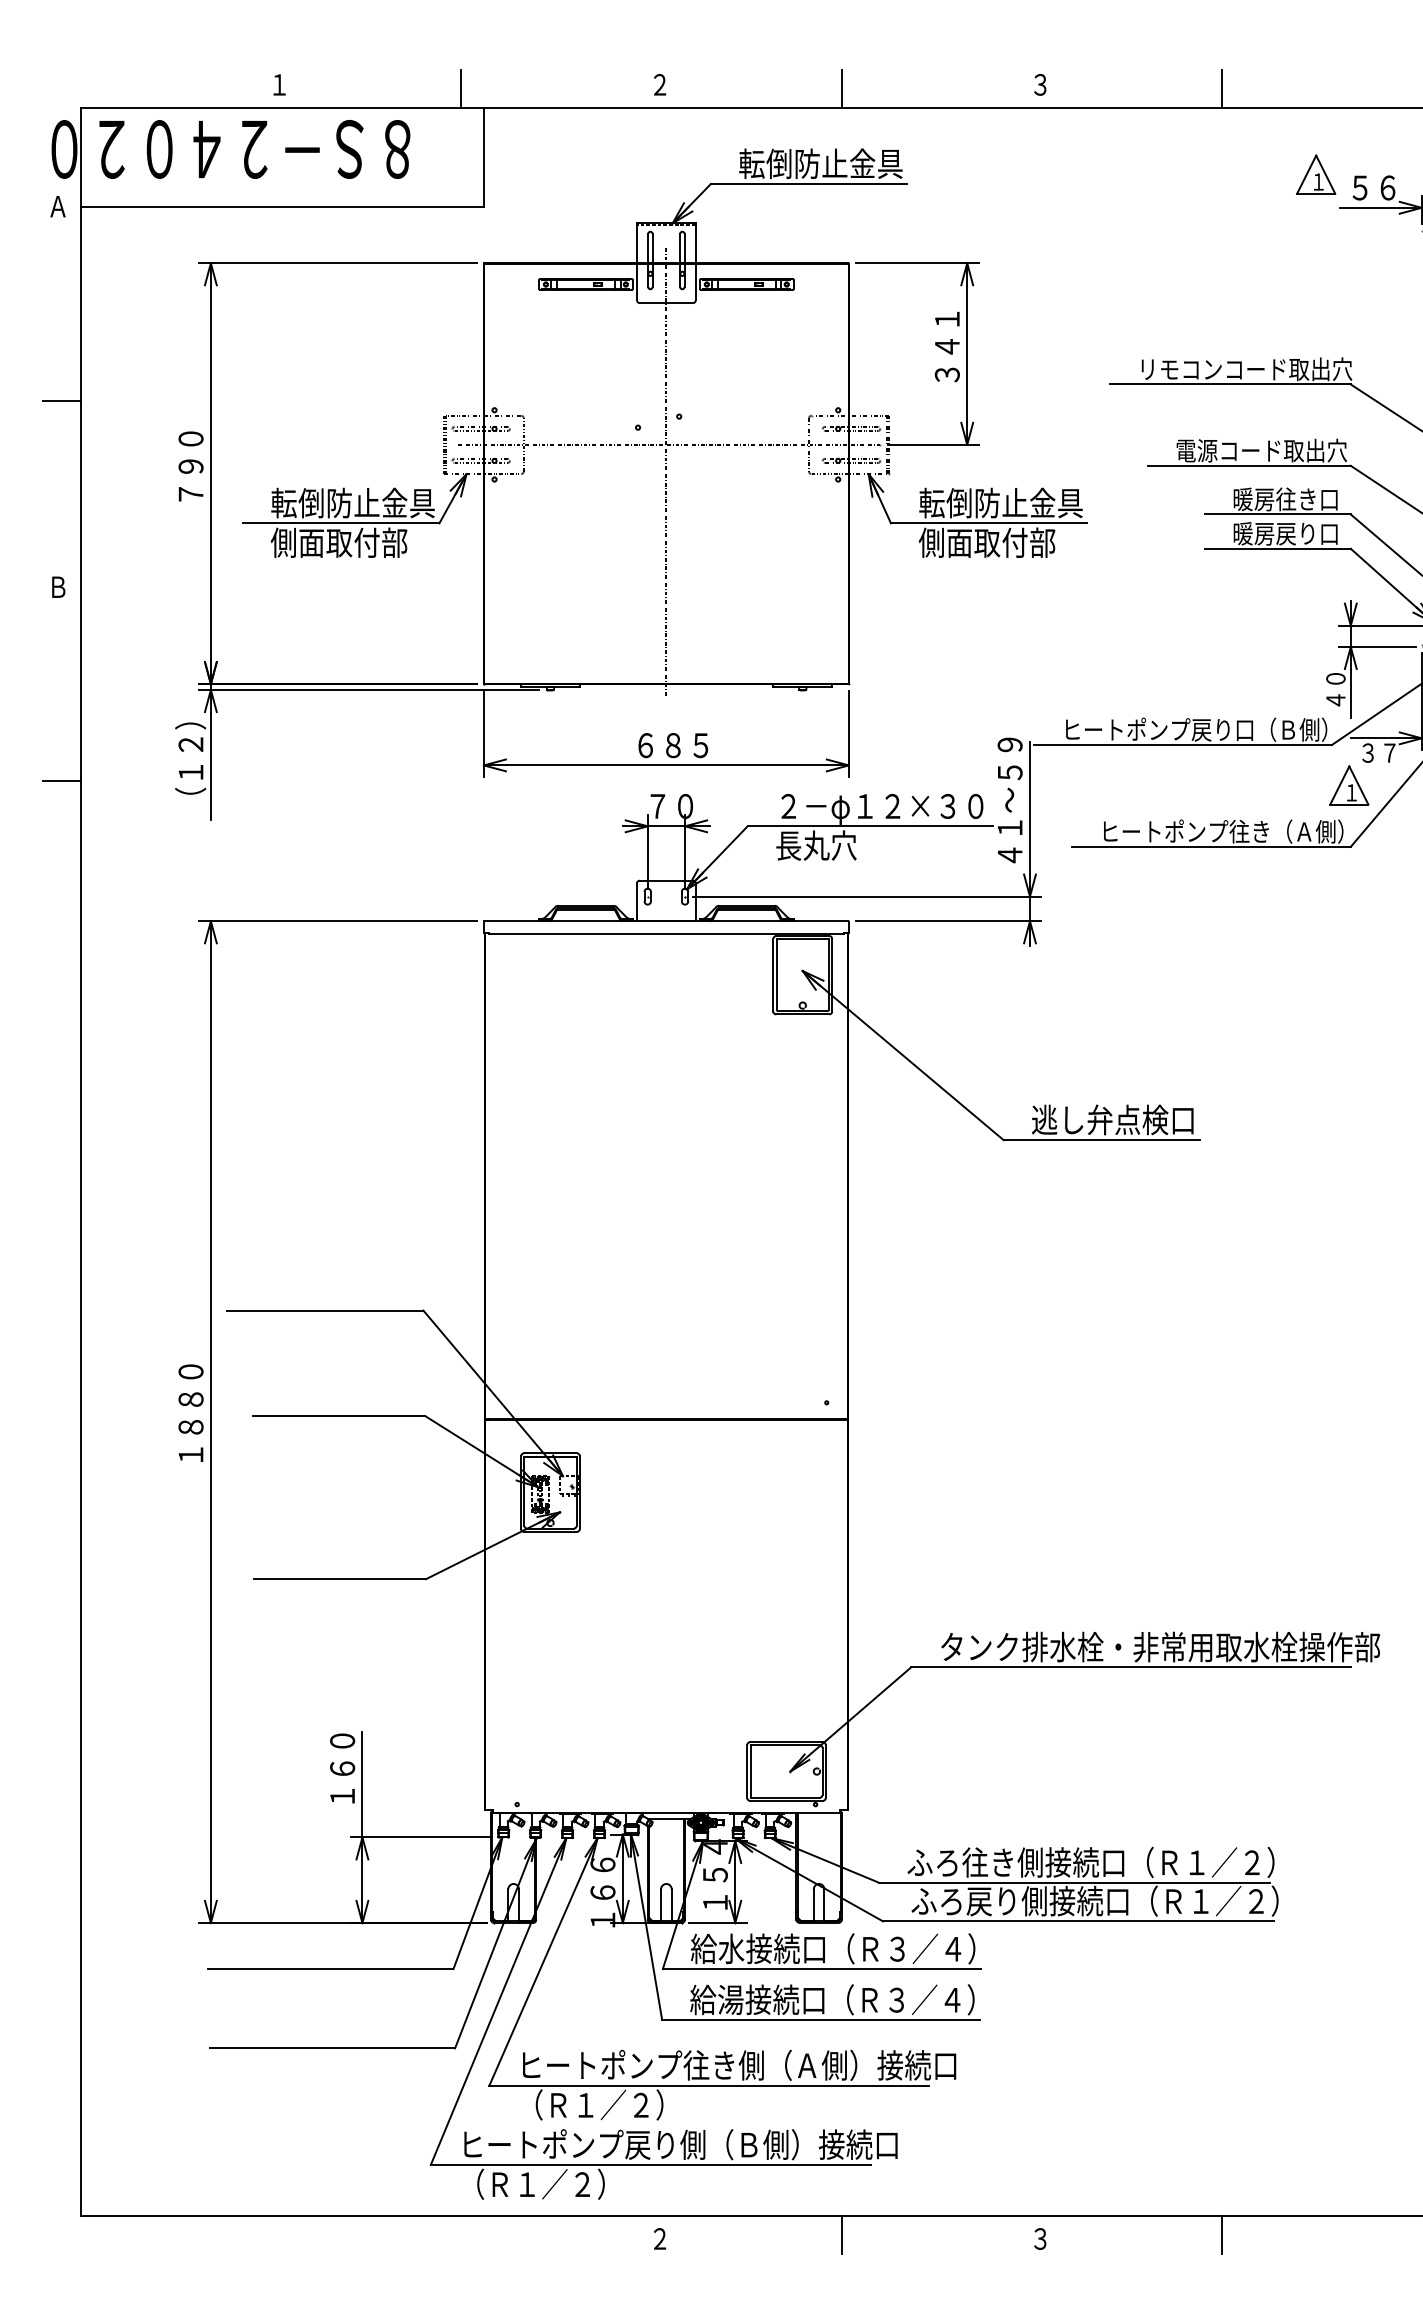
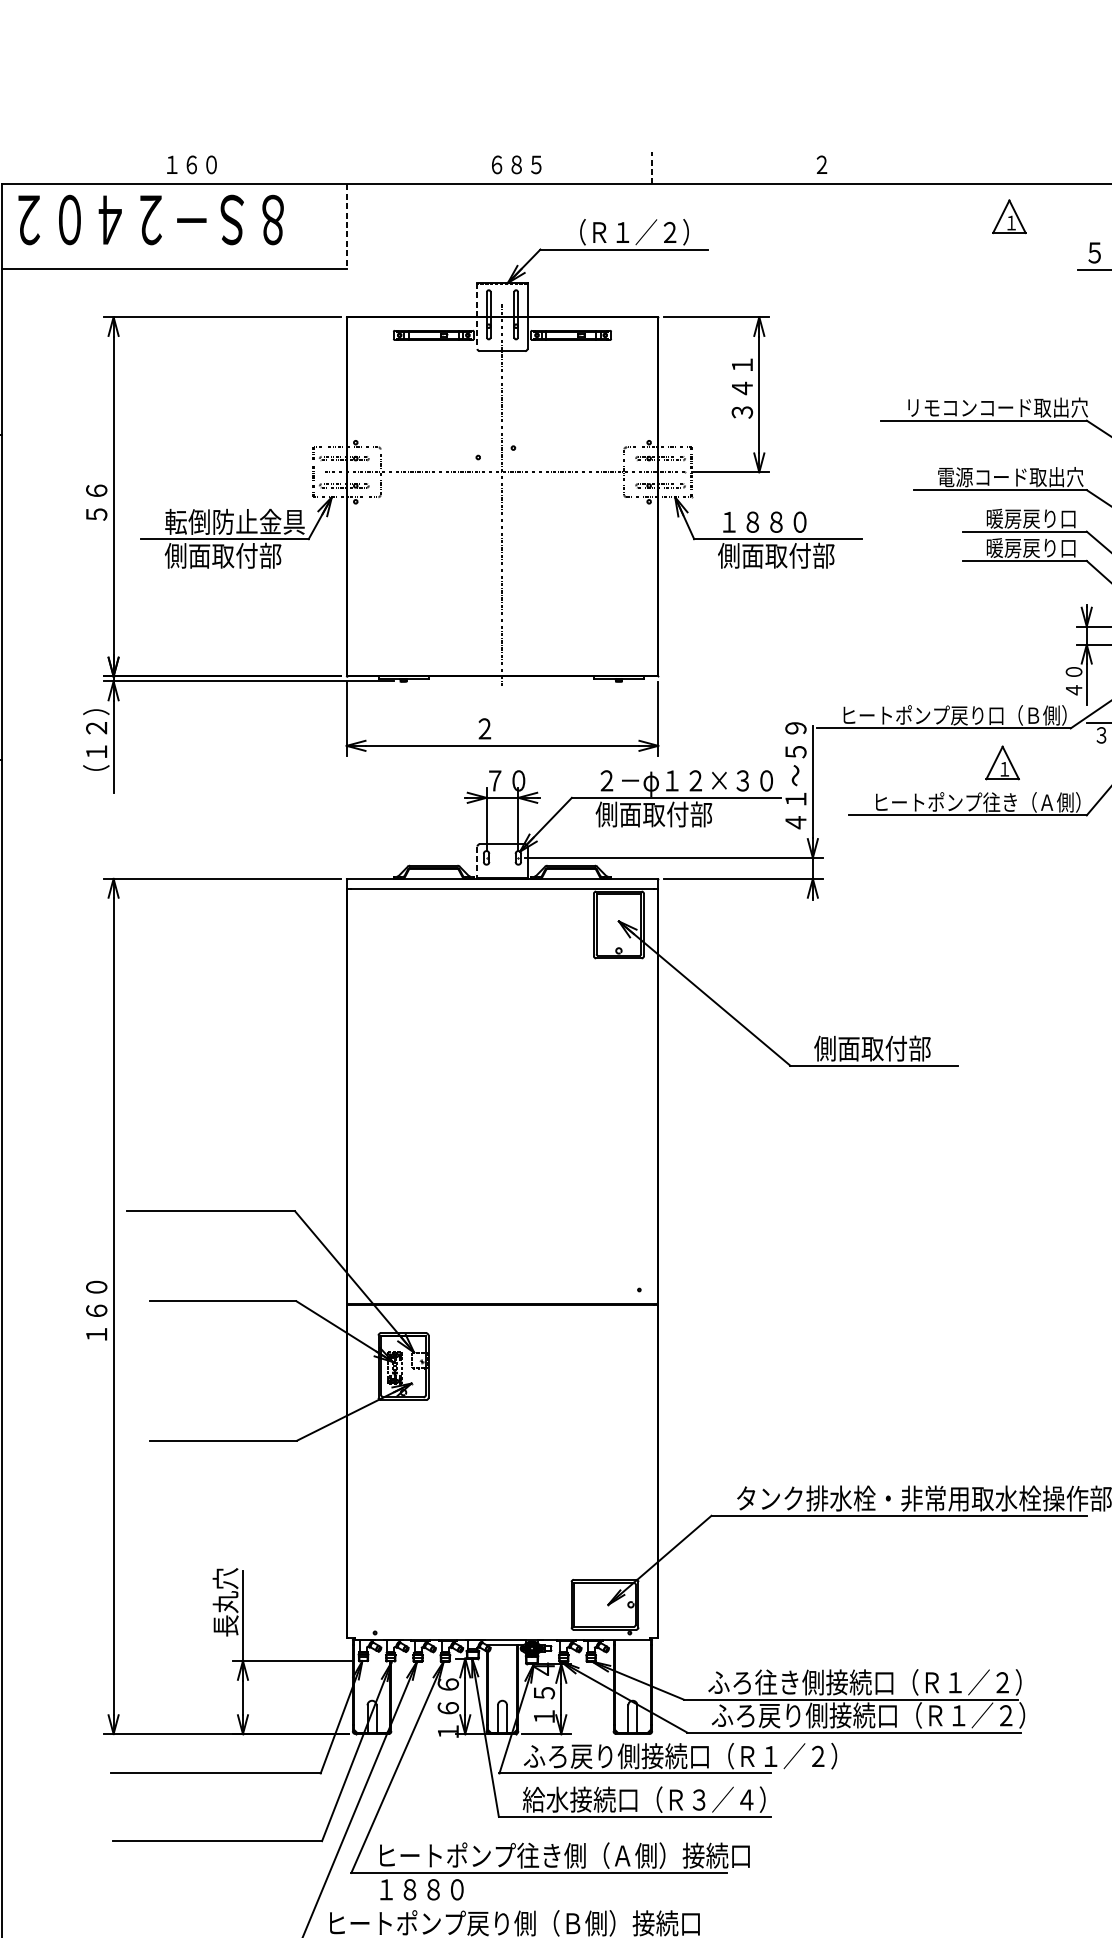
text: (313, 84) -> (201, 164), １ -> １６０
text: (683, 84) -> (517, 164), ２ -> ６８５
text: (1040, 84) -> (821, 164), ３ -> ２
line: (461, 88) -> (327, 167), removed
line: (841, 88) -> (651, 167), solid -> dashed
line: (1222, 88) -> (977, 167), removed
line: (484, 157) -> (347, 226), solid -> dashed
text: (820, 163) -> (634, 232), 転倒防止金具 -> （Ｒ１／２）
part: (1316, 174) -> (1009, 216), moved
line: (637, 261) -> (477, 315), solid -> dashed
text: (190, 466) -> (96, 490), ７９０ -> ５６
text: (1295, 499) -> (1039, 518), 暖房往き口 -> 暖房戻り口
text: (1000, 502) -> (787, 521), 転倒防止金具 -> １８８０
text: (673, 745) -> (508, 728), ６８５ -> ２
part: (1349, 785) -> (1002, 763), moved
text: (843, 845) -> (653, 814), 長丸穴 -> 側面取付部
line: (637, 902) -> (477, 862), solid -> dashed
text: (1112, 1119) -> (883, 1048), 逃し弁点検口 -> 側面取付部
text: (190, 1399) -> (96, 1287), １８８０ -> １６０
text: (341, 1768) -> (225, 1602), １６０ -> 長丸穴
text: (874, 1948) -> (680, 1755), 給水接続口（Ｒ３／４） -> ふろ戻り側接続口（Ｒ１／２）
text: (730, 1999) -> (557, 1799), 給湯接続口（Ｒ３／４） -> 給水接続口（Ｒ３／４）
text: (593, 2104) -> (440, 1889), （Ｒ１／２） -> １８８０

